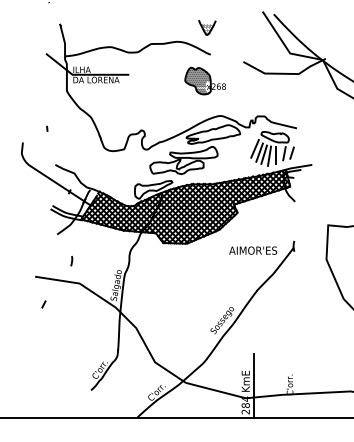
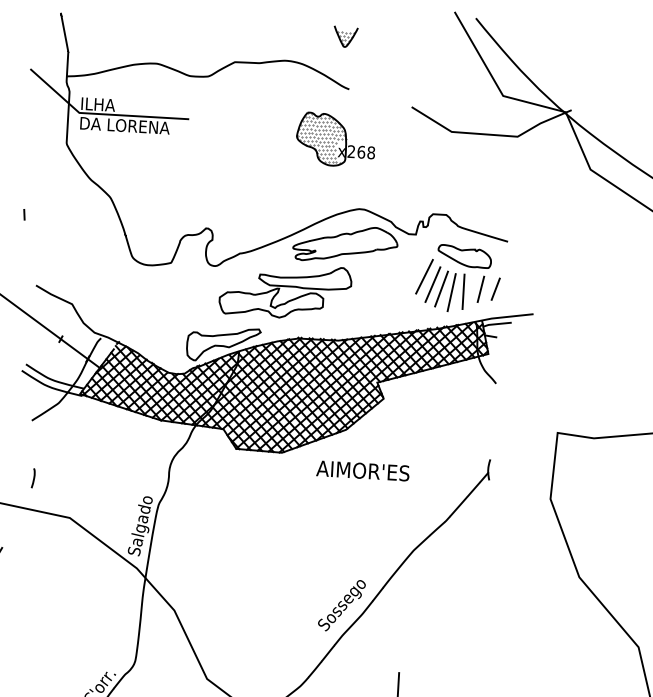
part: (207, 27) -> (345, 36), size x0.71
text: (253, 250) -> (363, 470), moved
curve: (71, 261) -> (32, 478), moved

